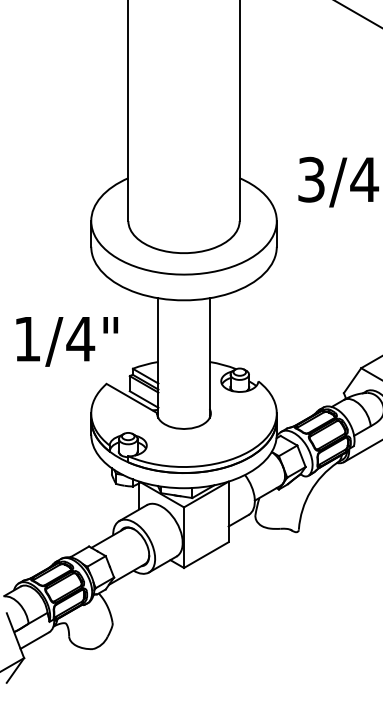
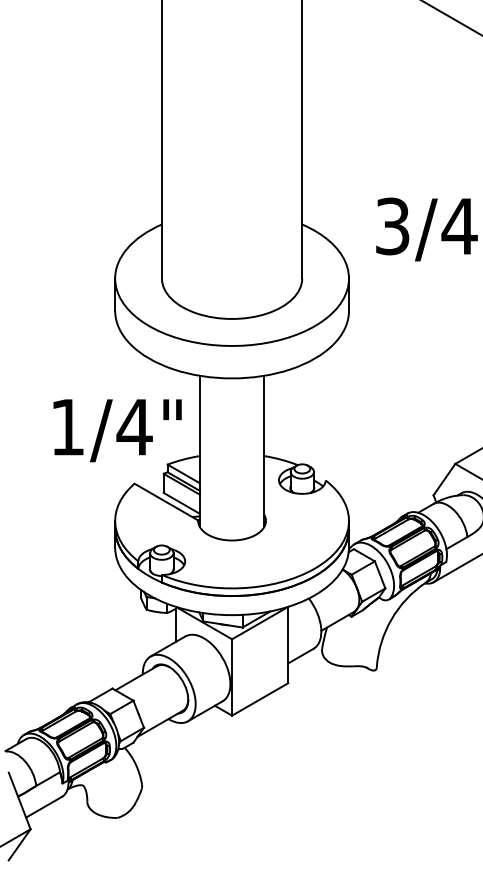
text: (67, 341) -> (118, 430), moved

